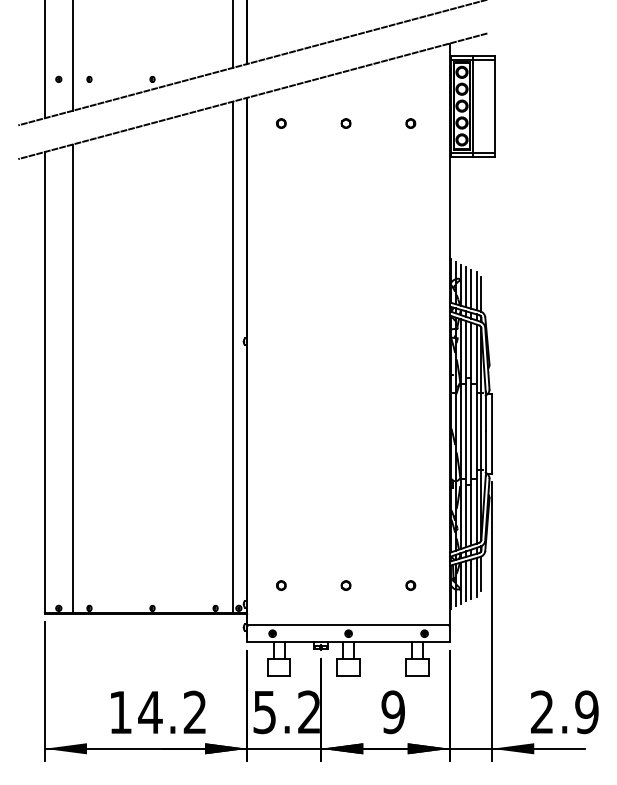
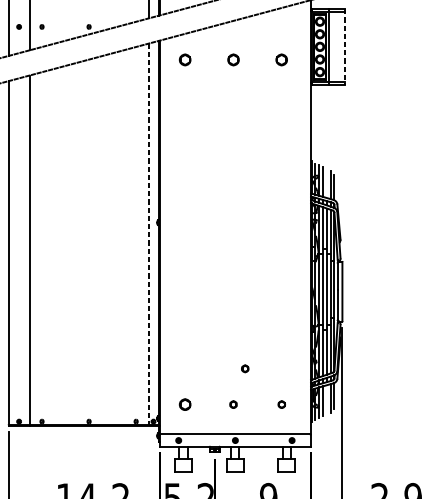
line: (495, 106) -> (345, 47), solid -> dashed
part: (281, 123) -> (185, 59), size x1.6
part: (345, 123) -> (233, 59), size x1.6
part: (410, 123) -> (281, 59), size x1.6
line: (471, 288) -> (327, 182), removed
line: (233, 358) -> (149, 235), solid -> dashed
part: (361, 537) -> (245, 368), added
line: (471, 578) -> (327, 399), removed
part: (281, 585) -> (185, 404), size x1.6

